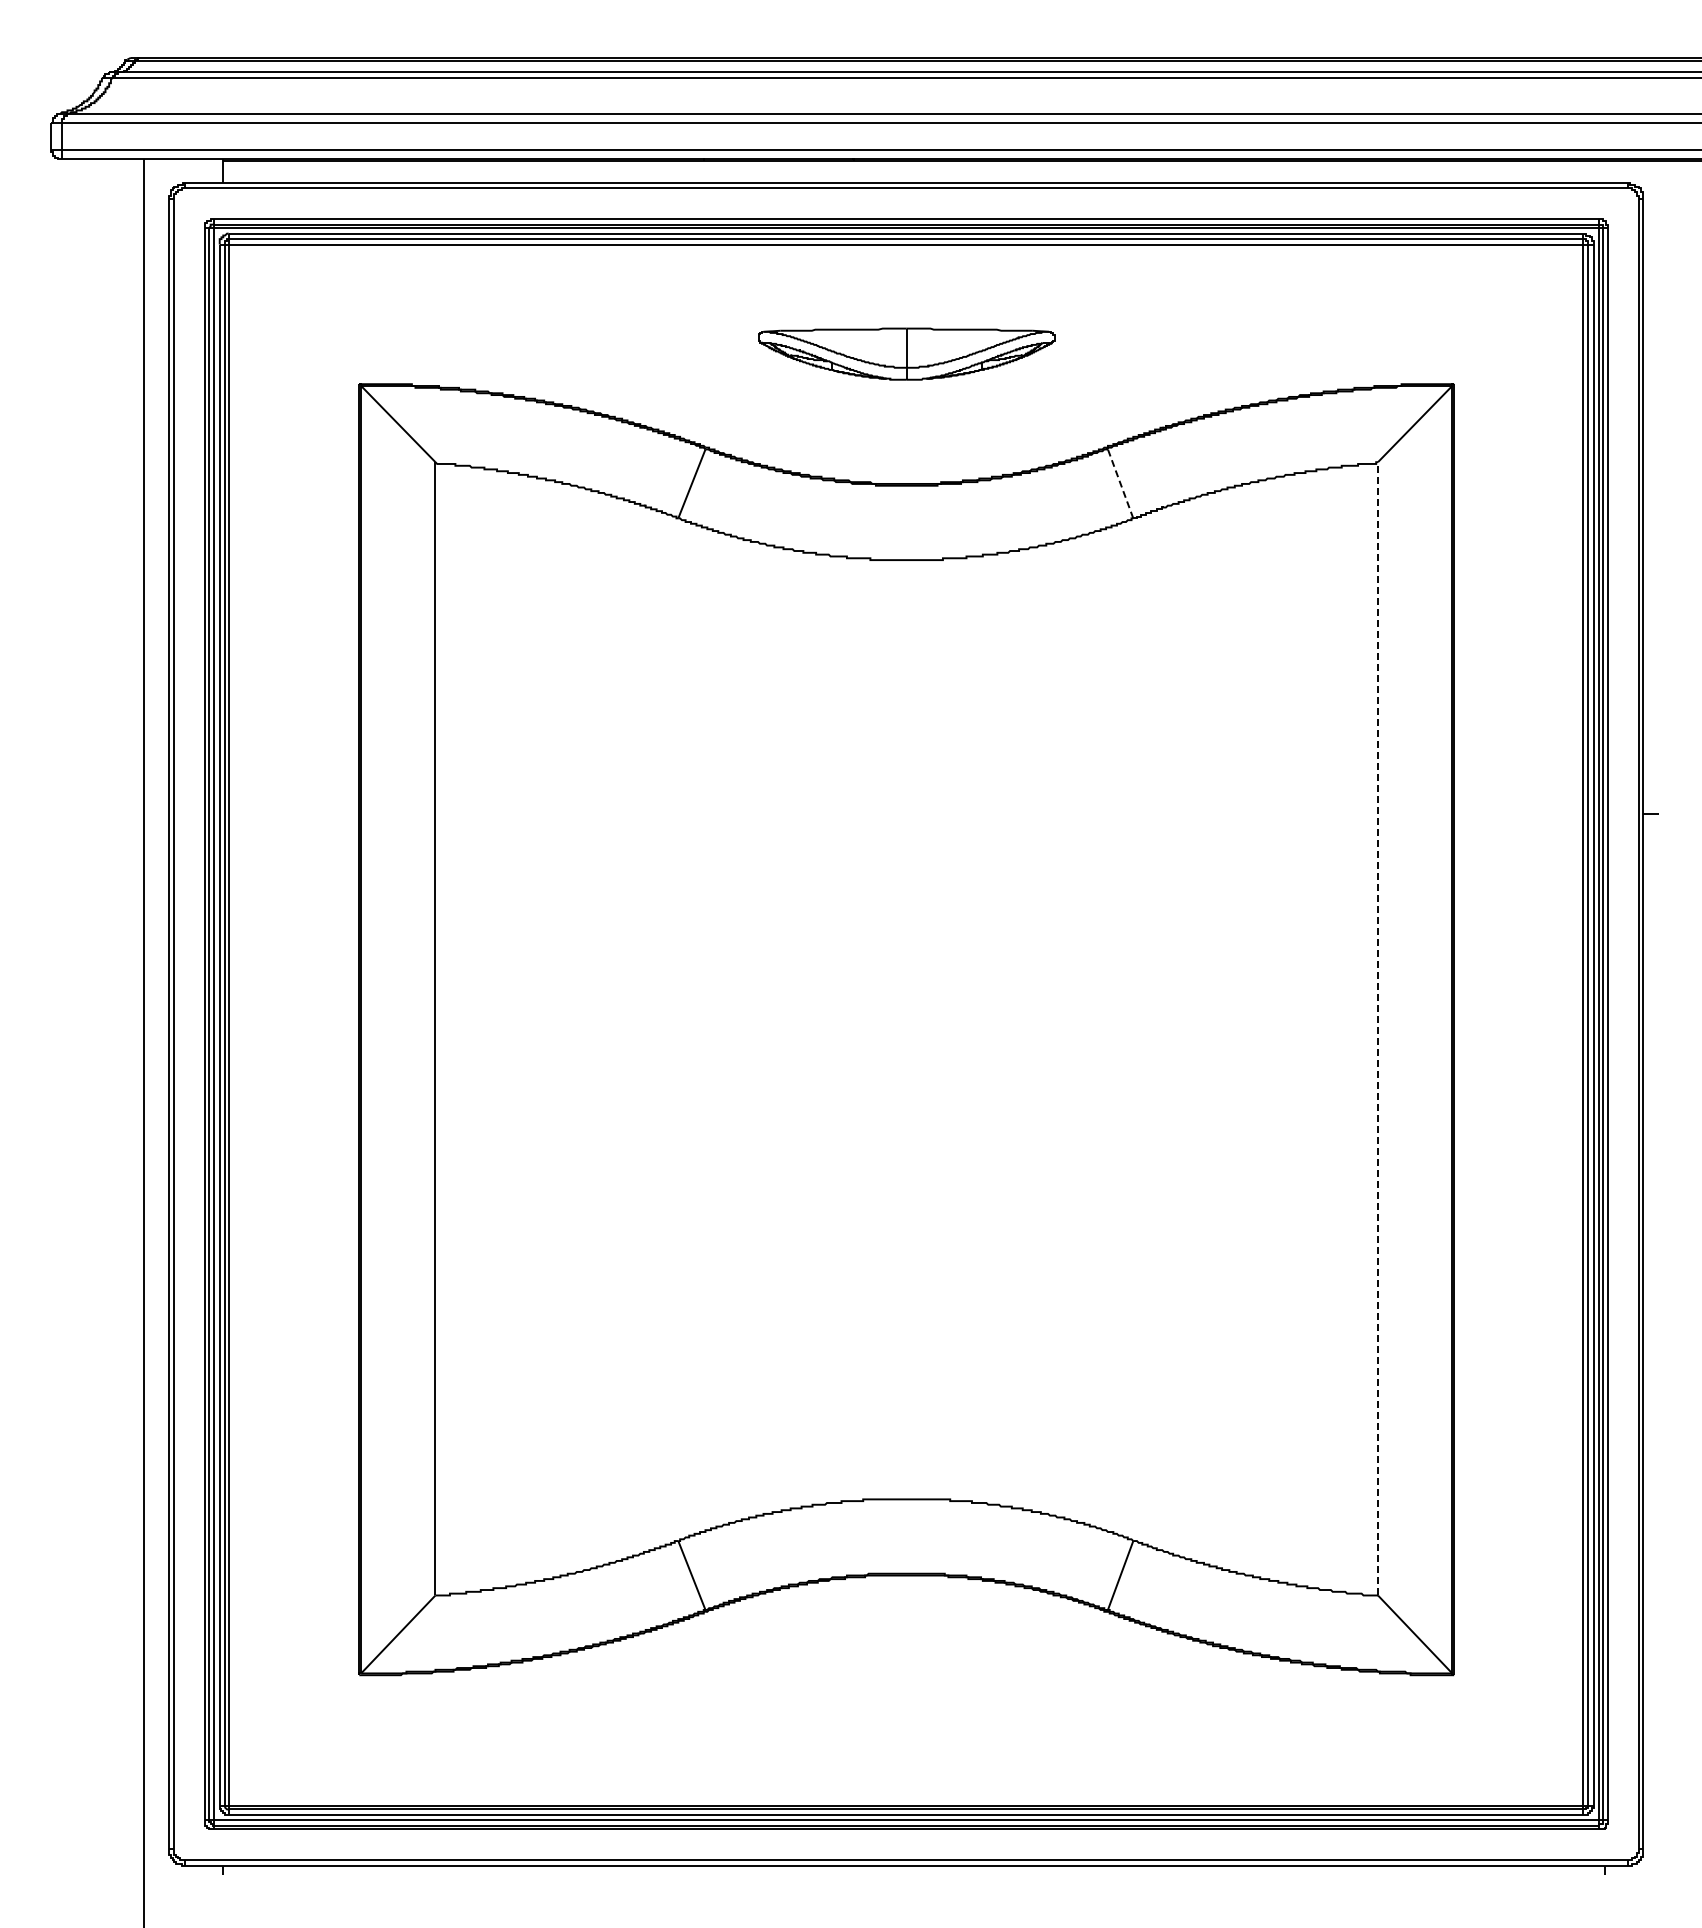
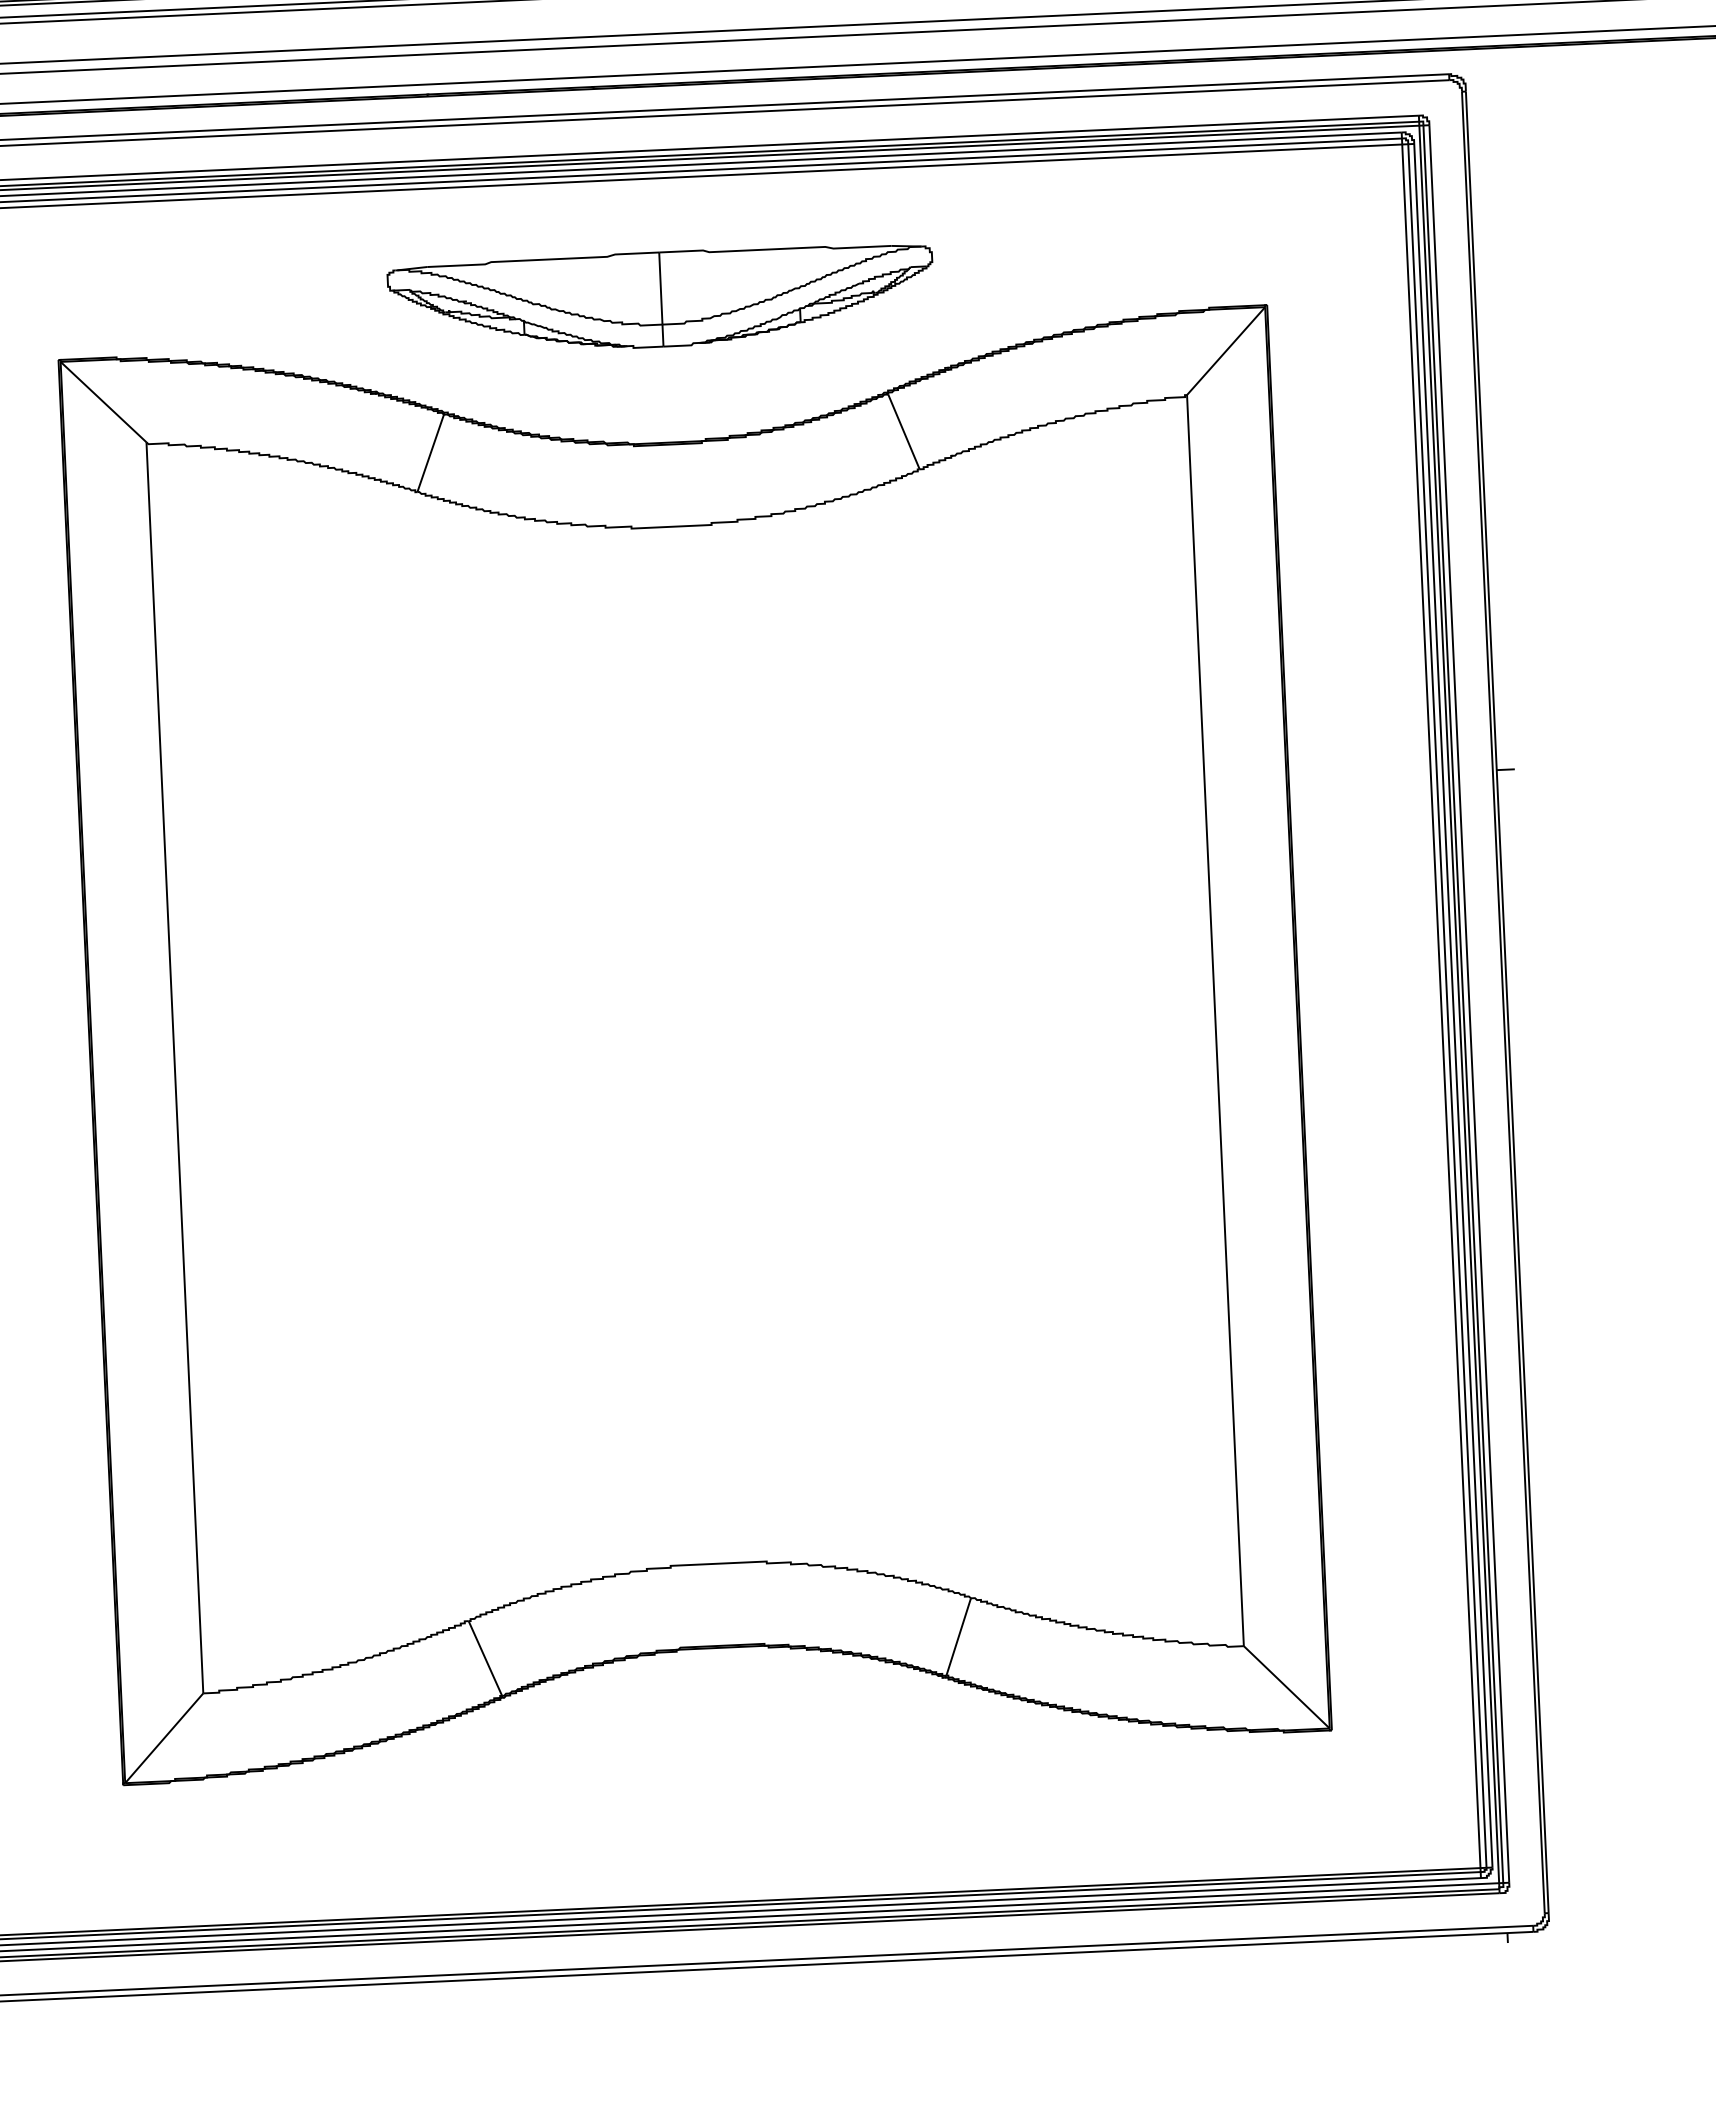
part: (906, 353) -> (661, 298), size x1.67
line: (1120, 483) -> (903, 431), dashed -> solid
line: (1378, 1028) -> (1215, 1020), dashed -> solid

